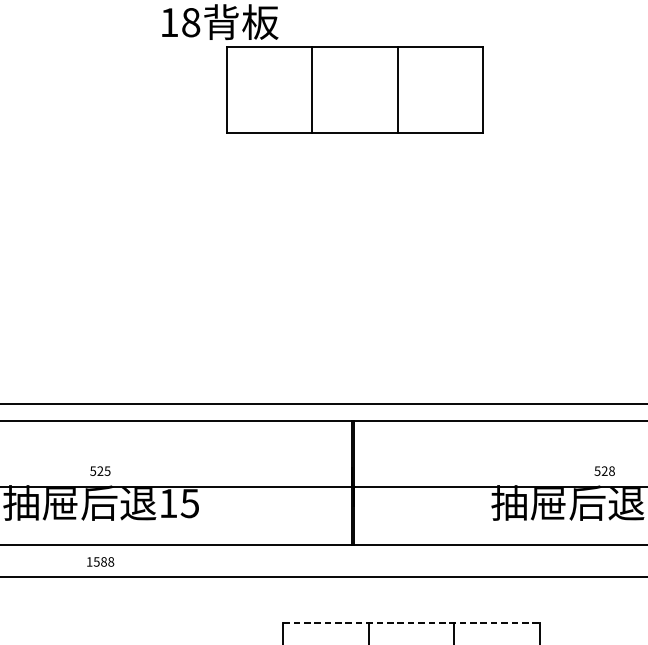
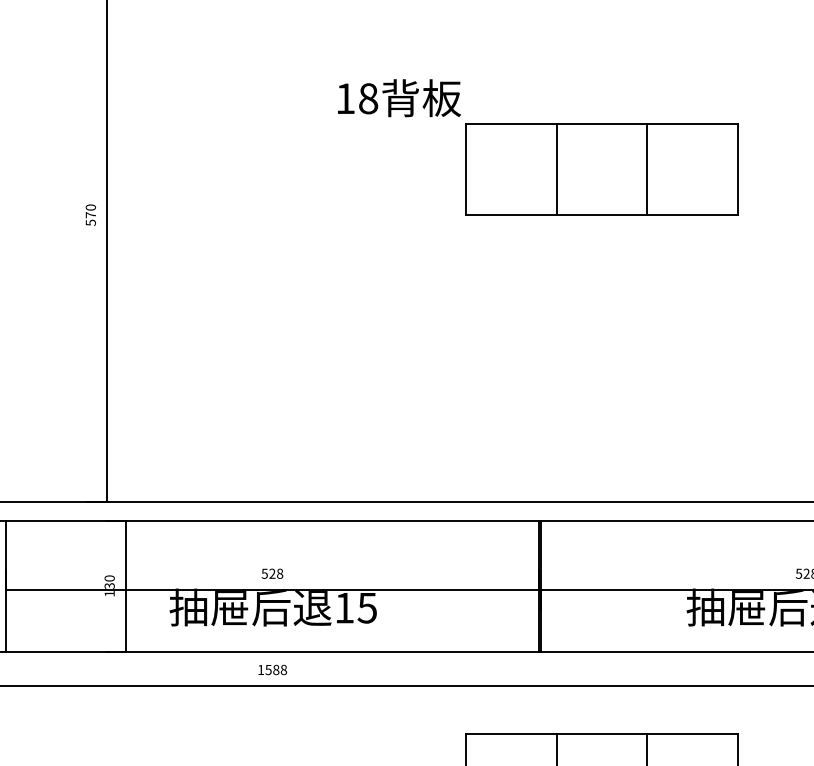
part: (354, 89) -> (601, 169), moved
text: (107, 470) -> (279, 573), 525 -> 528
line: (412, 622) -> (602, 734), dashed -> solid

